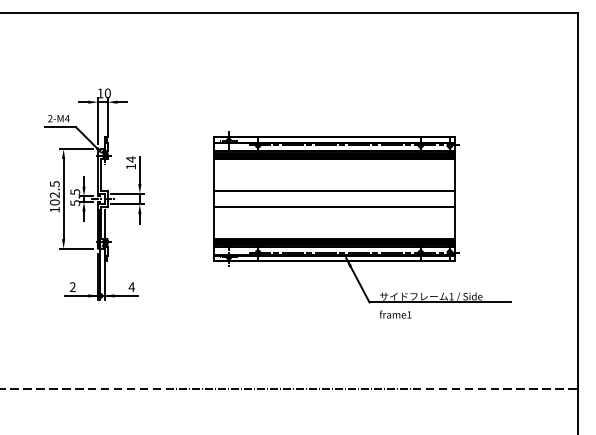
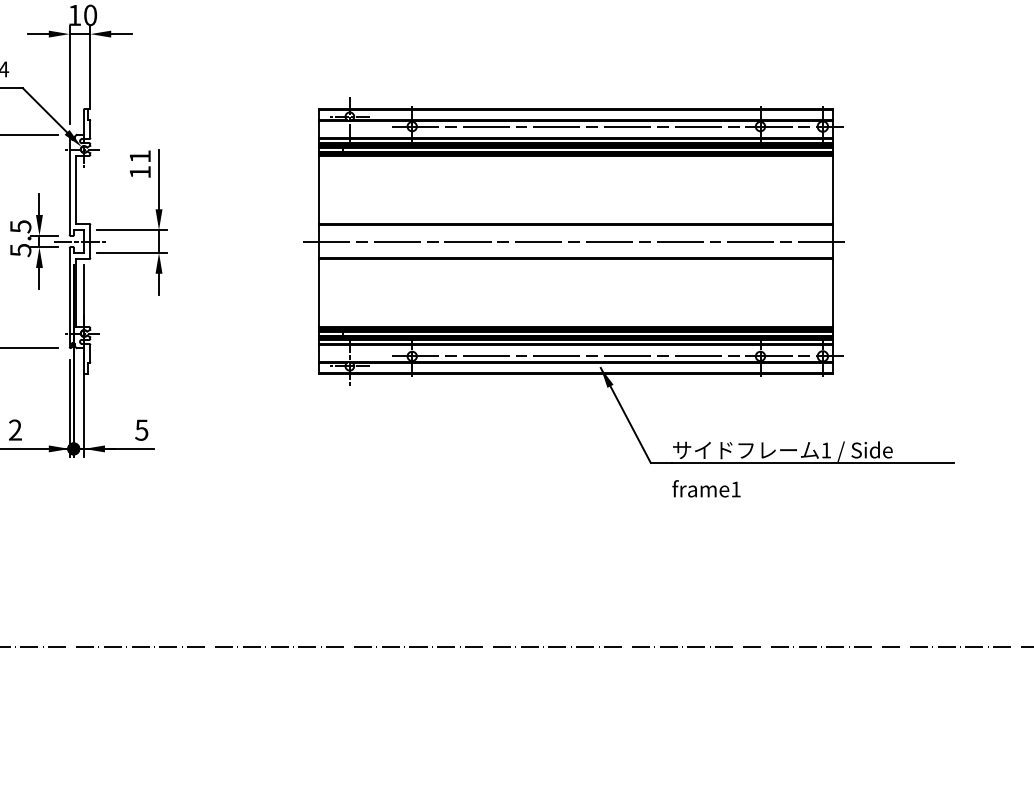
text: (130, 159) -> (139, 156), 14 -> 11
line: (334, 199) -> (575, 242), added
text: (131, 287) -> (141, 430), 4 -> 5

